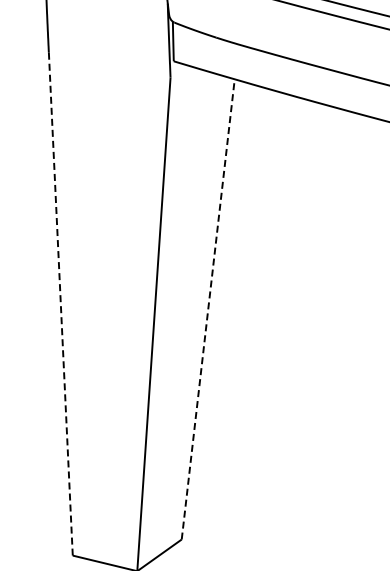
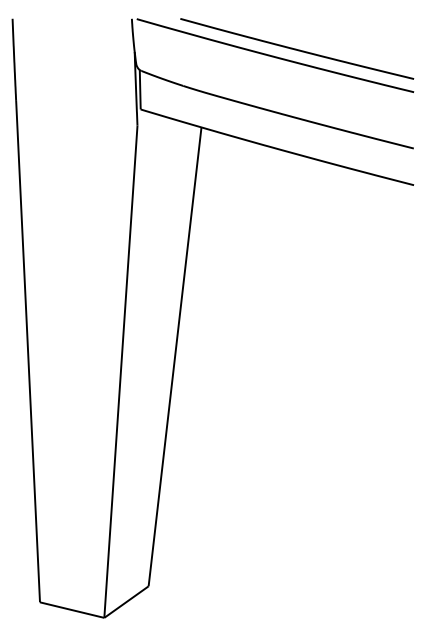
line: (61, 304) -> (28, 351), dashed -> solid
line: (208, 309) -> (175, 356), dashed -> solid

